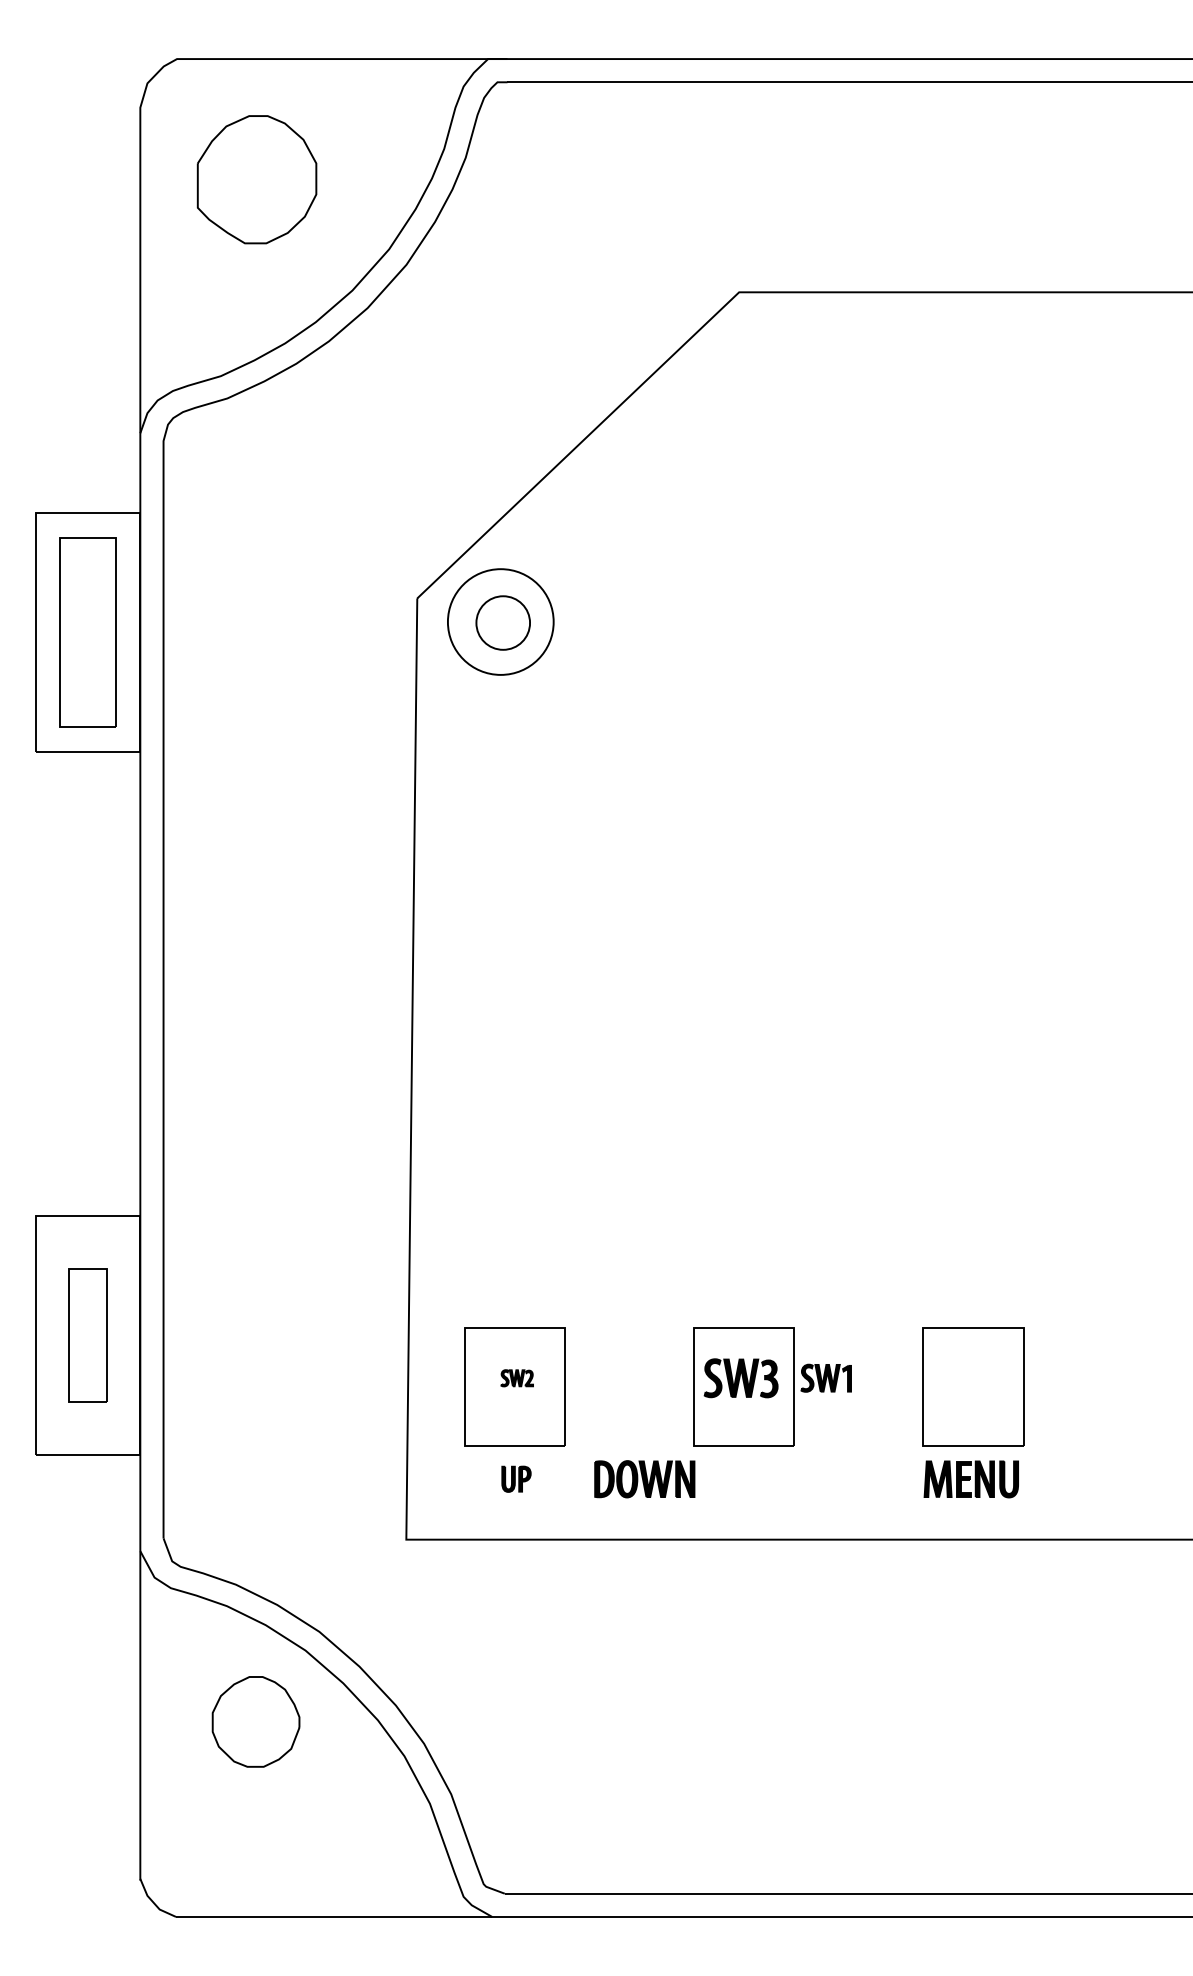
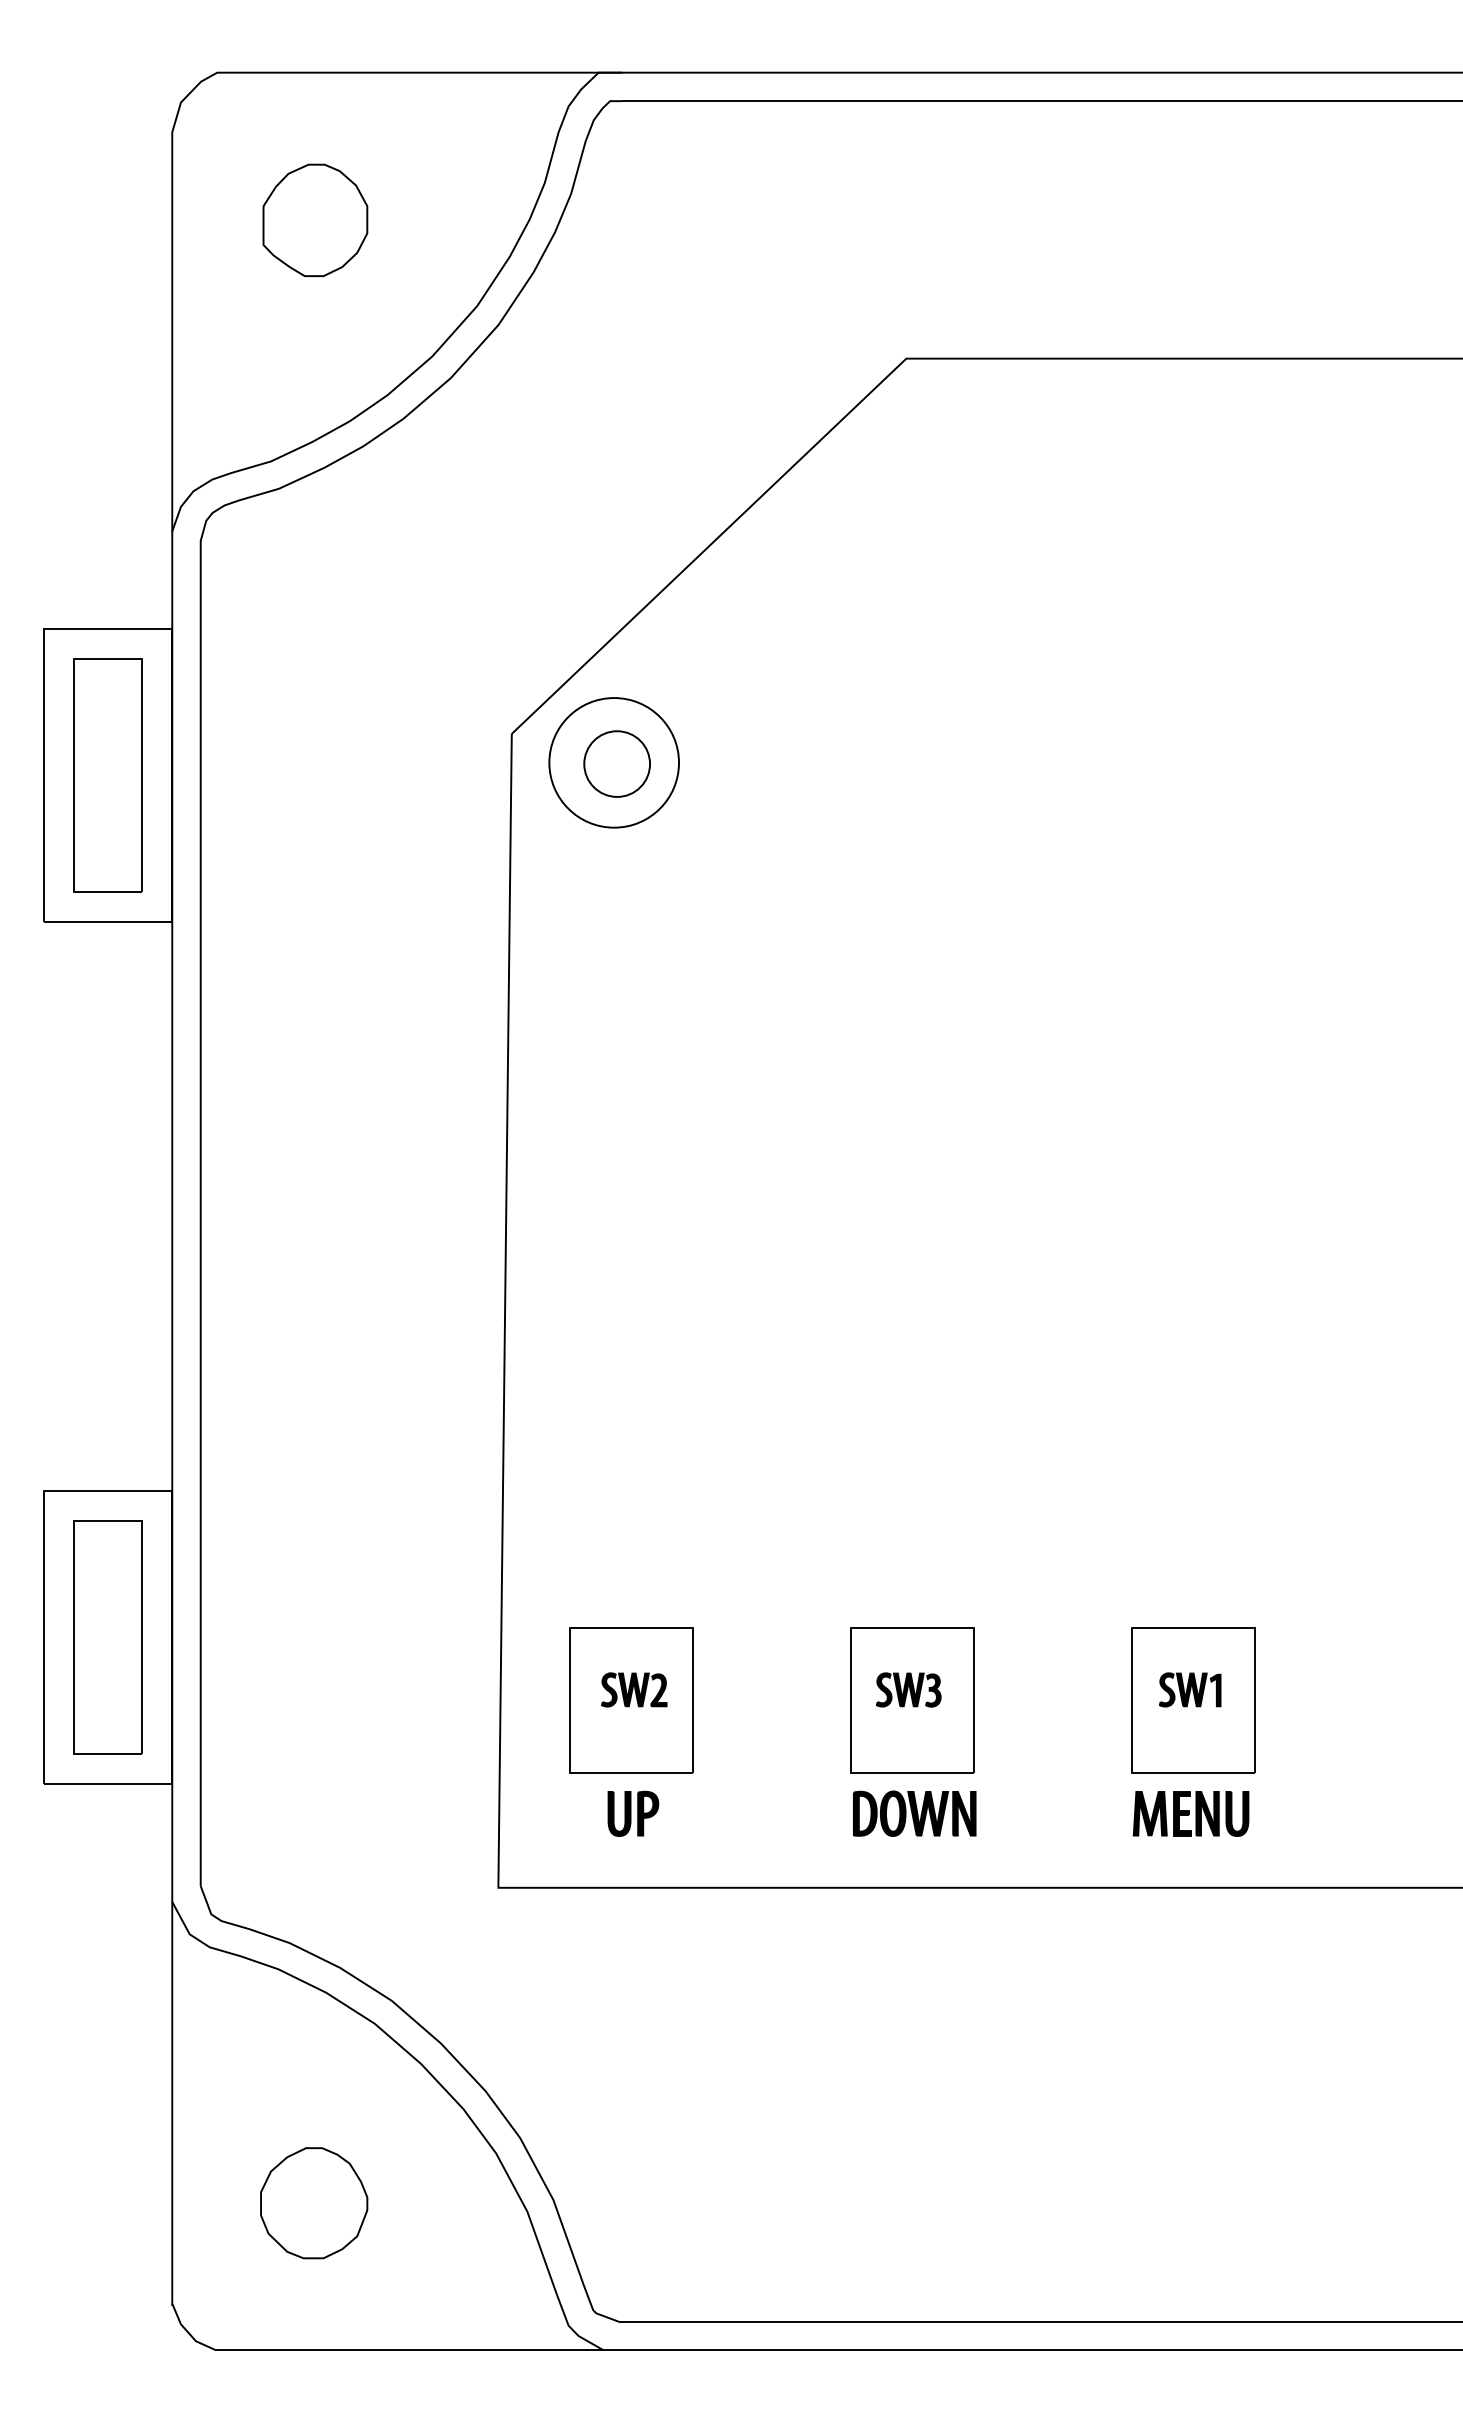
part: (257, 178) -> (315, 219), size x0.71
part: (87, 1335) -> (107, 1637), size x1.43
part: (517, 1377) -> (634, 1689), size x1.67
part: (740, 1377) -> (908, 1689), size x0.71
part: (825, 1377) -> (1189, 1689), moved
part: (516, 1479) -> (633, 1813), size x1.43
part: (644, 1479) -> (914, 1813), moved
part: (256, 1722) -> (314, 2203), moved

